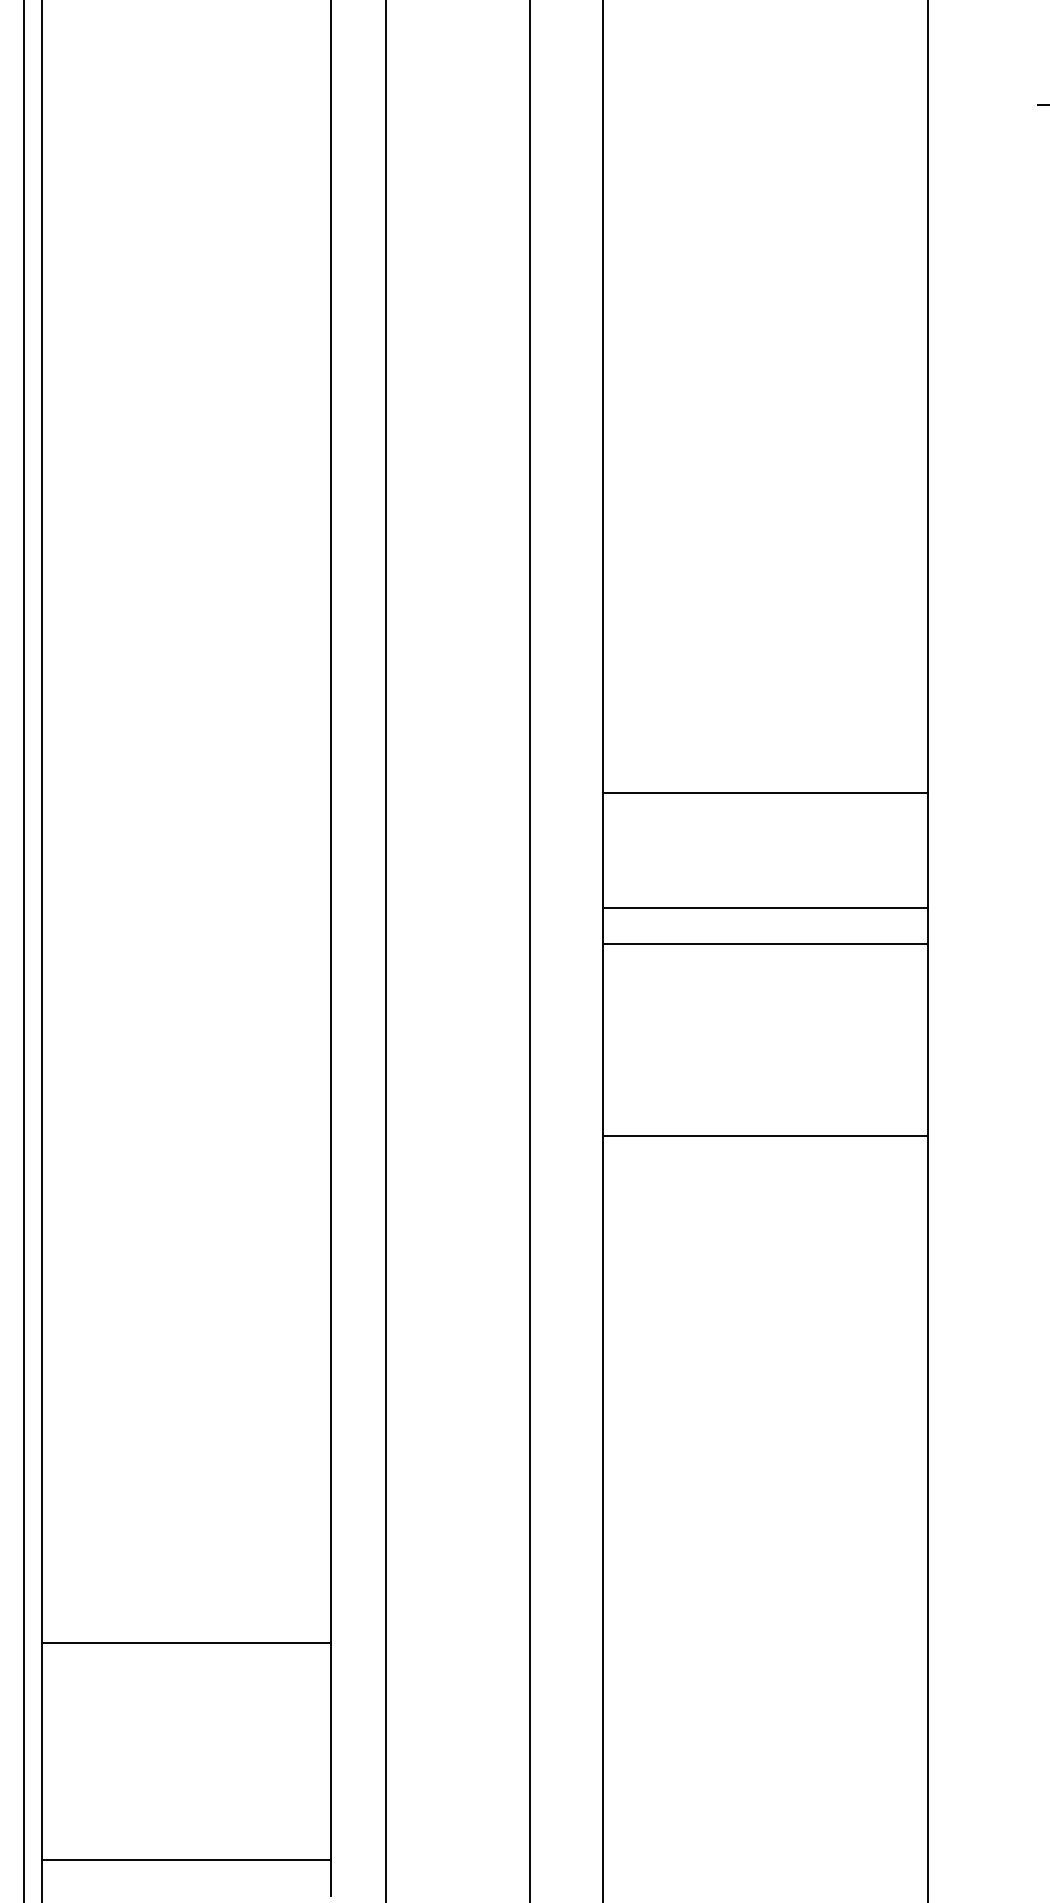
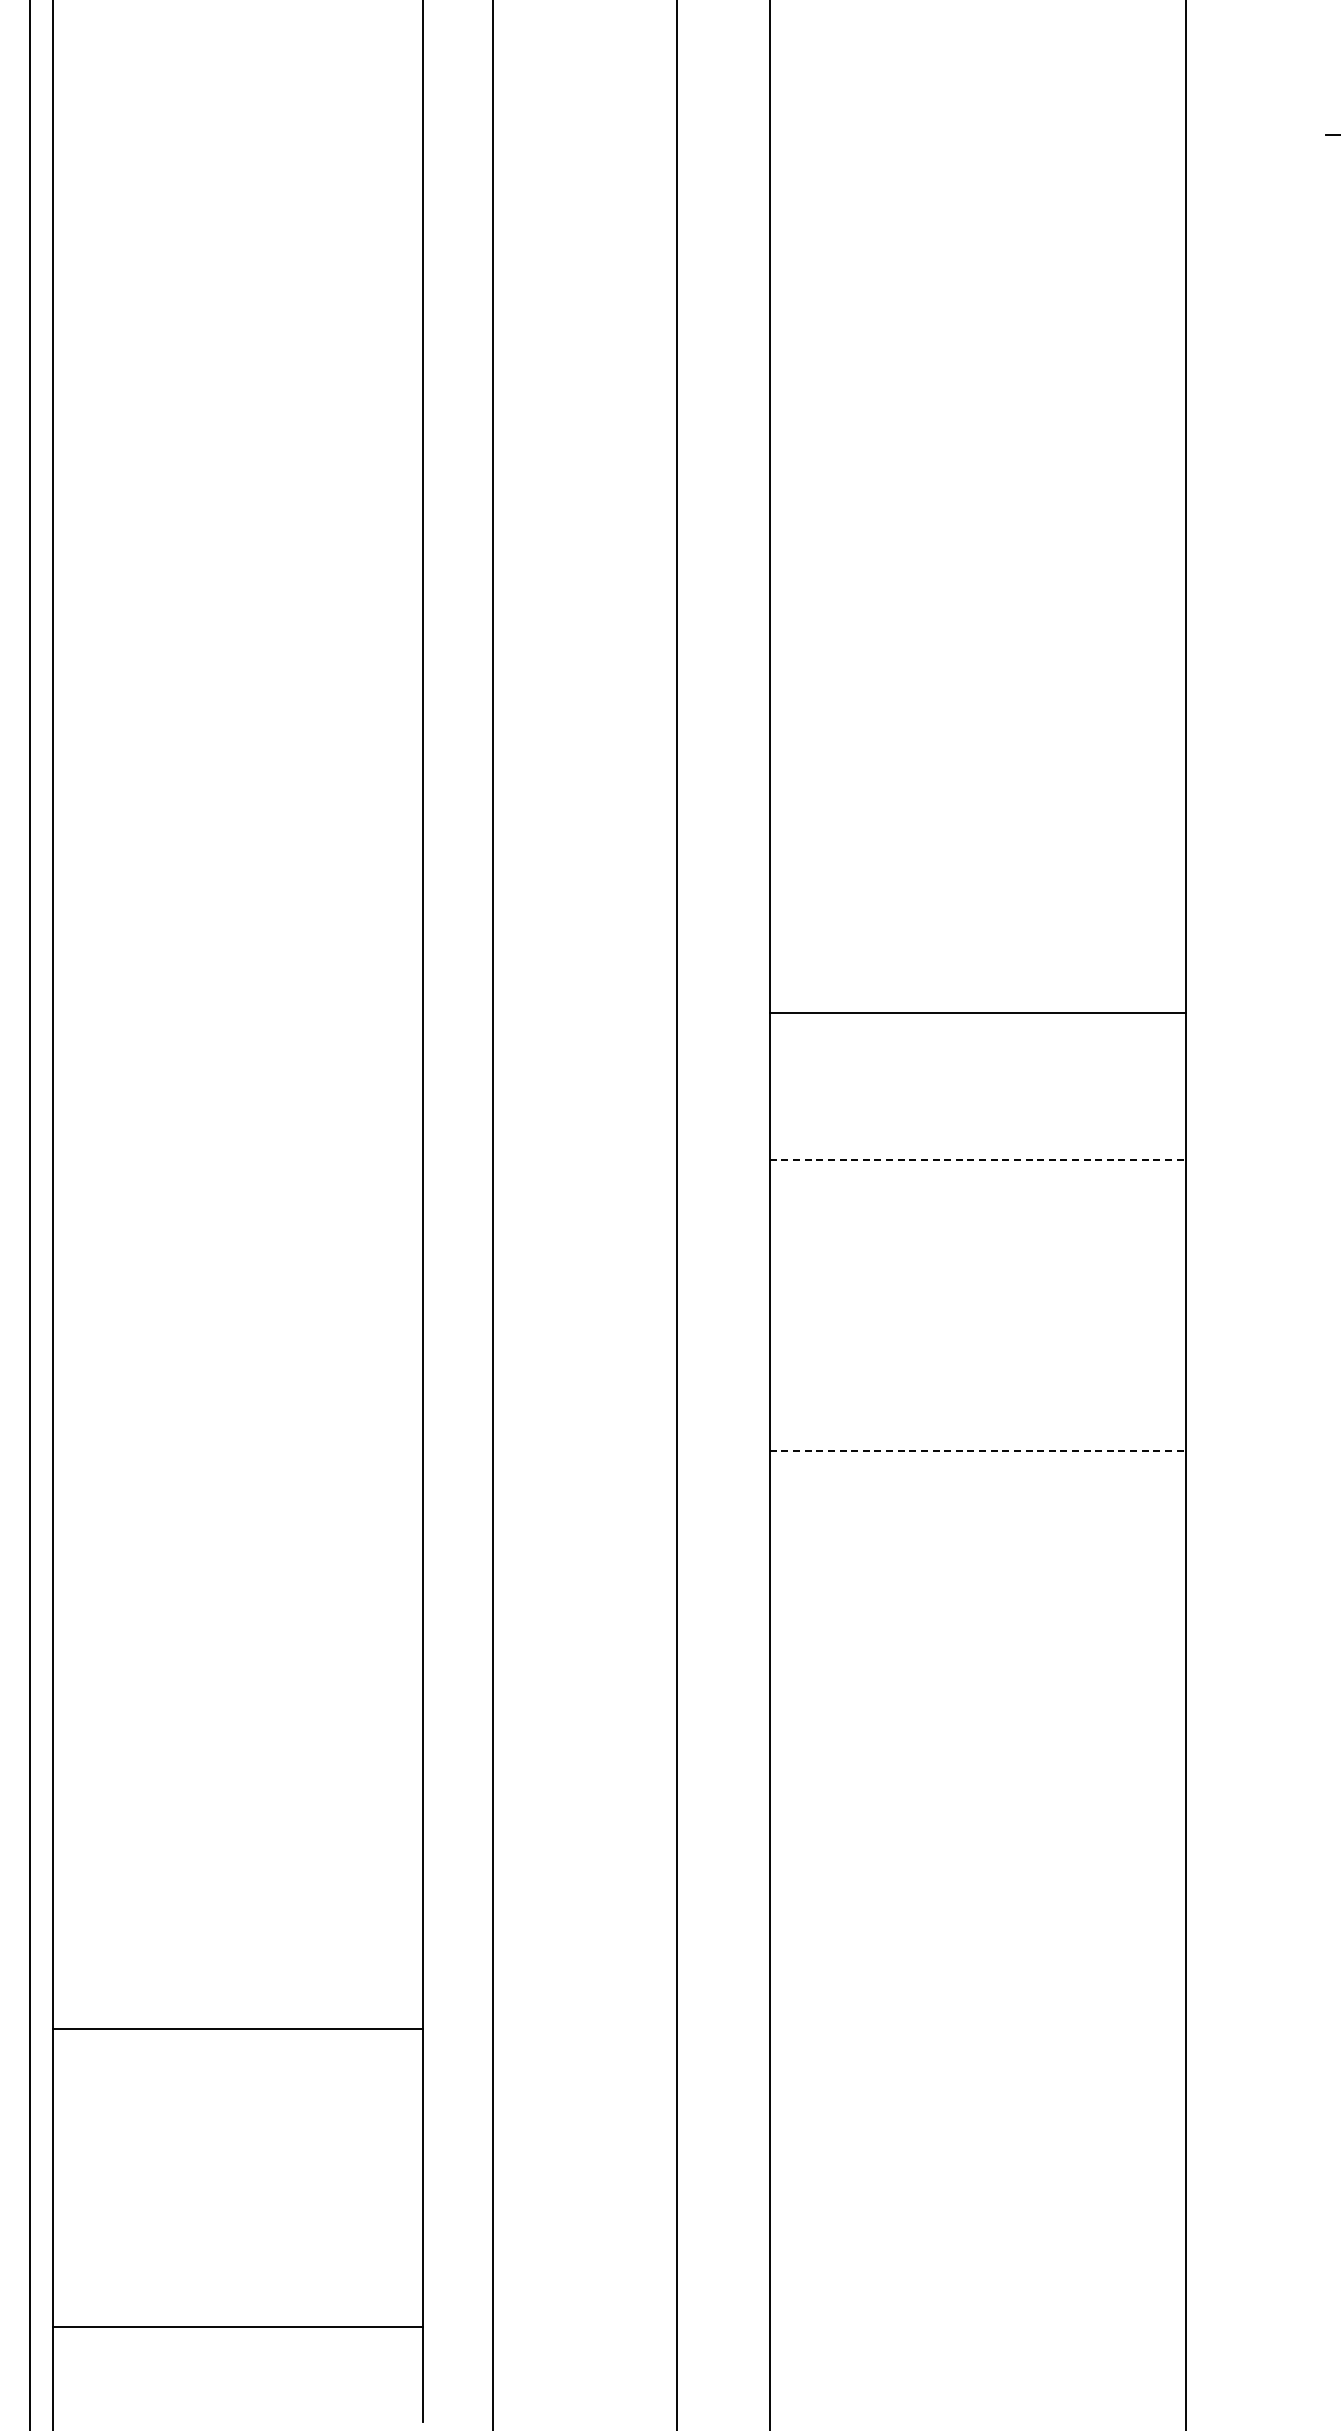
line: (765, 908) -> (977, 1160), solid -> dashed
line: (765, 944) -> (977, 1206), removed
line: (765, 1136) -> (977, 1451), solid -> dashed
line: (186, 1642) -> (238, 2028), moved
line: (186, 1860) -> (238, 2327), moved

